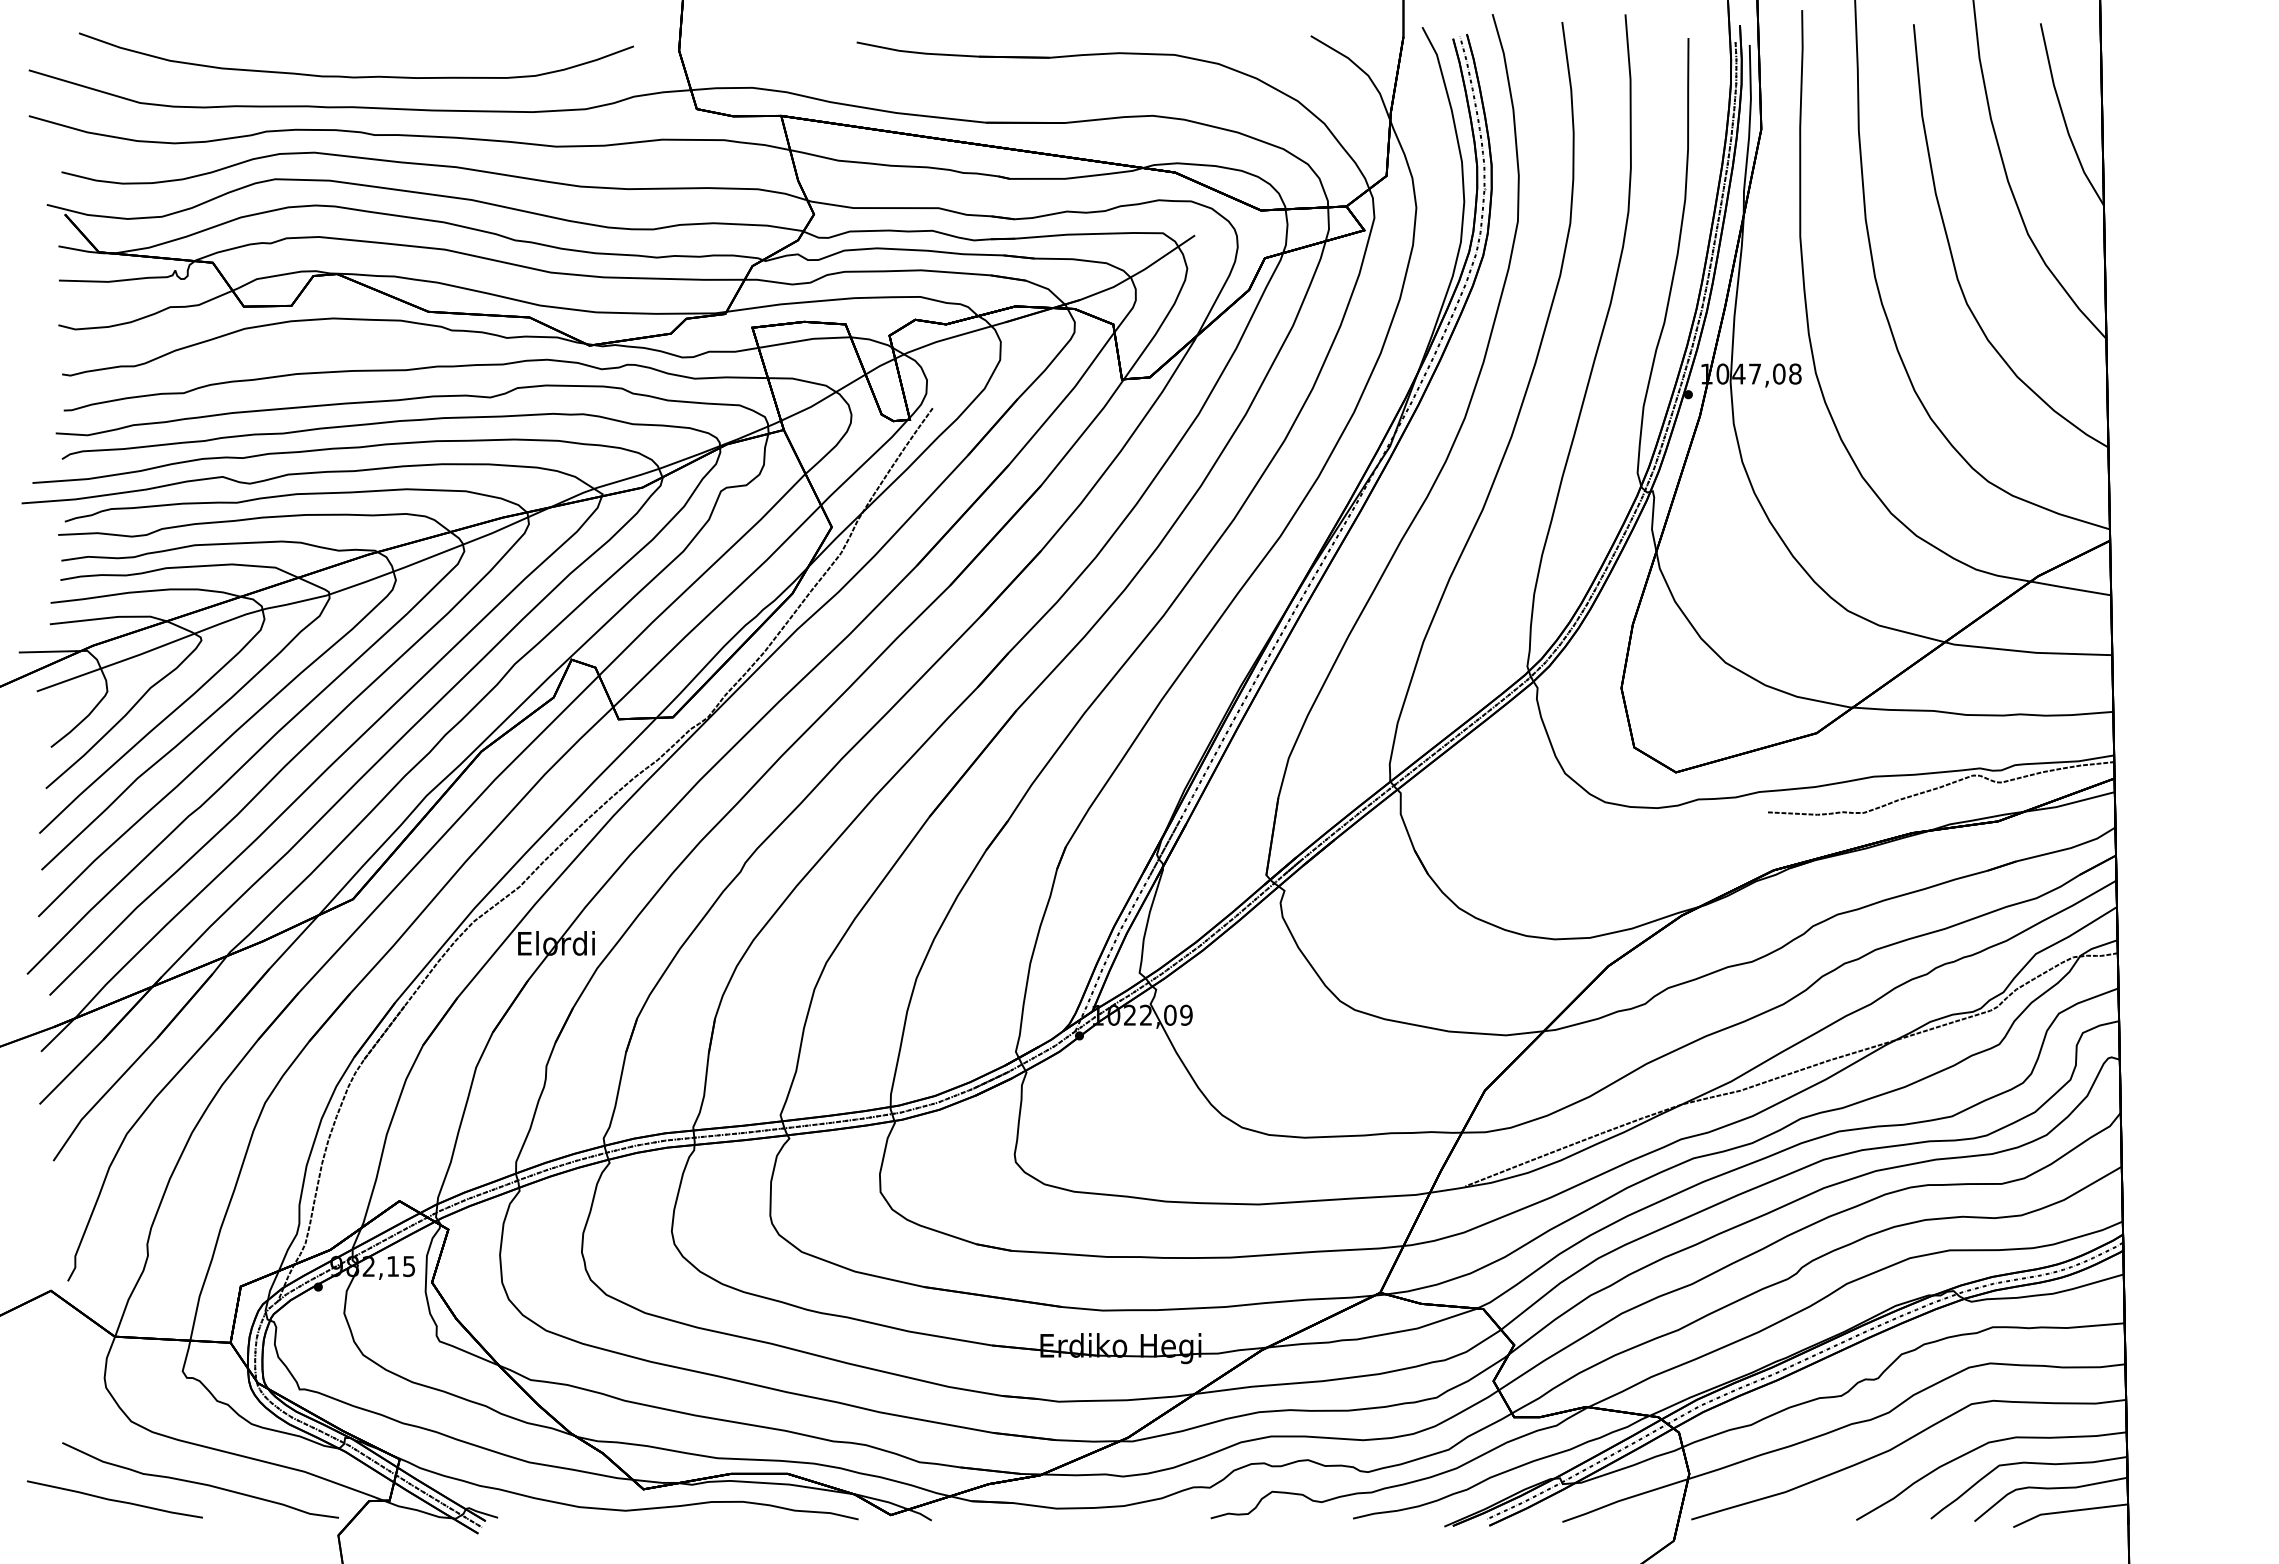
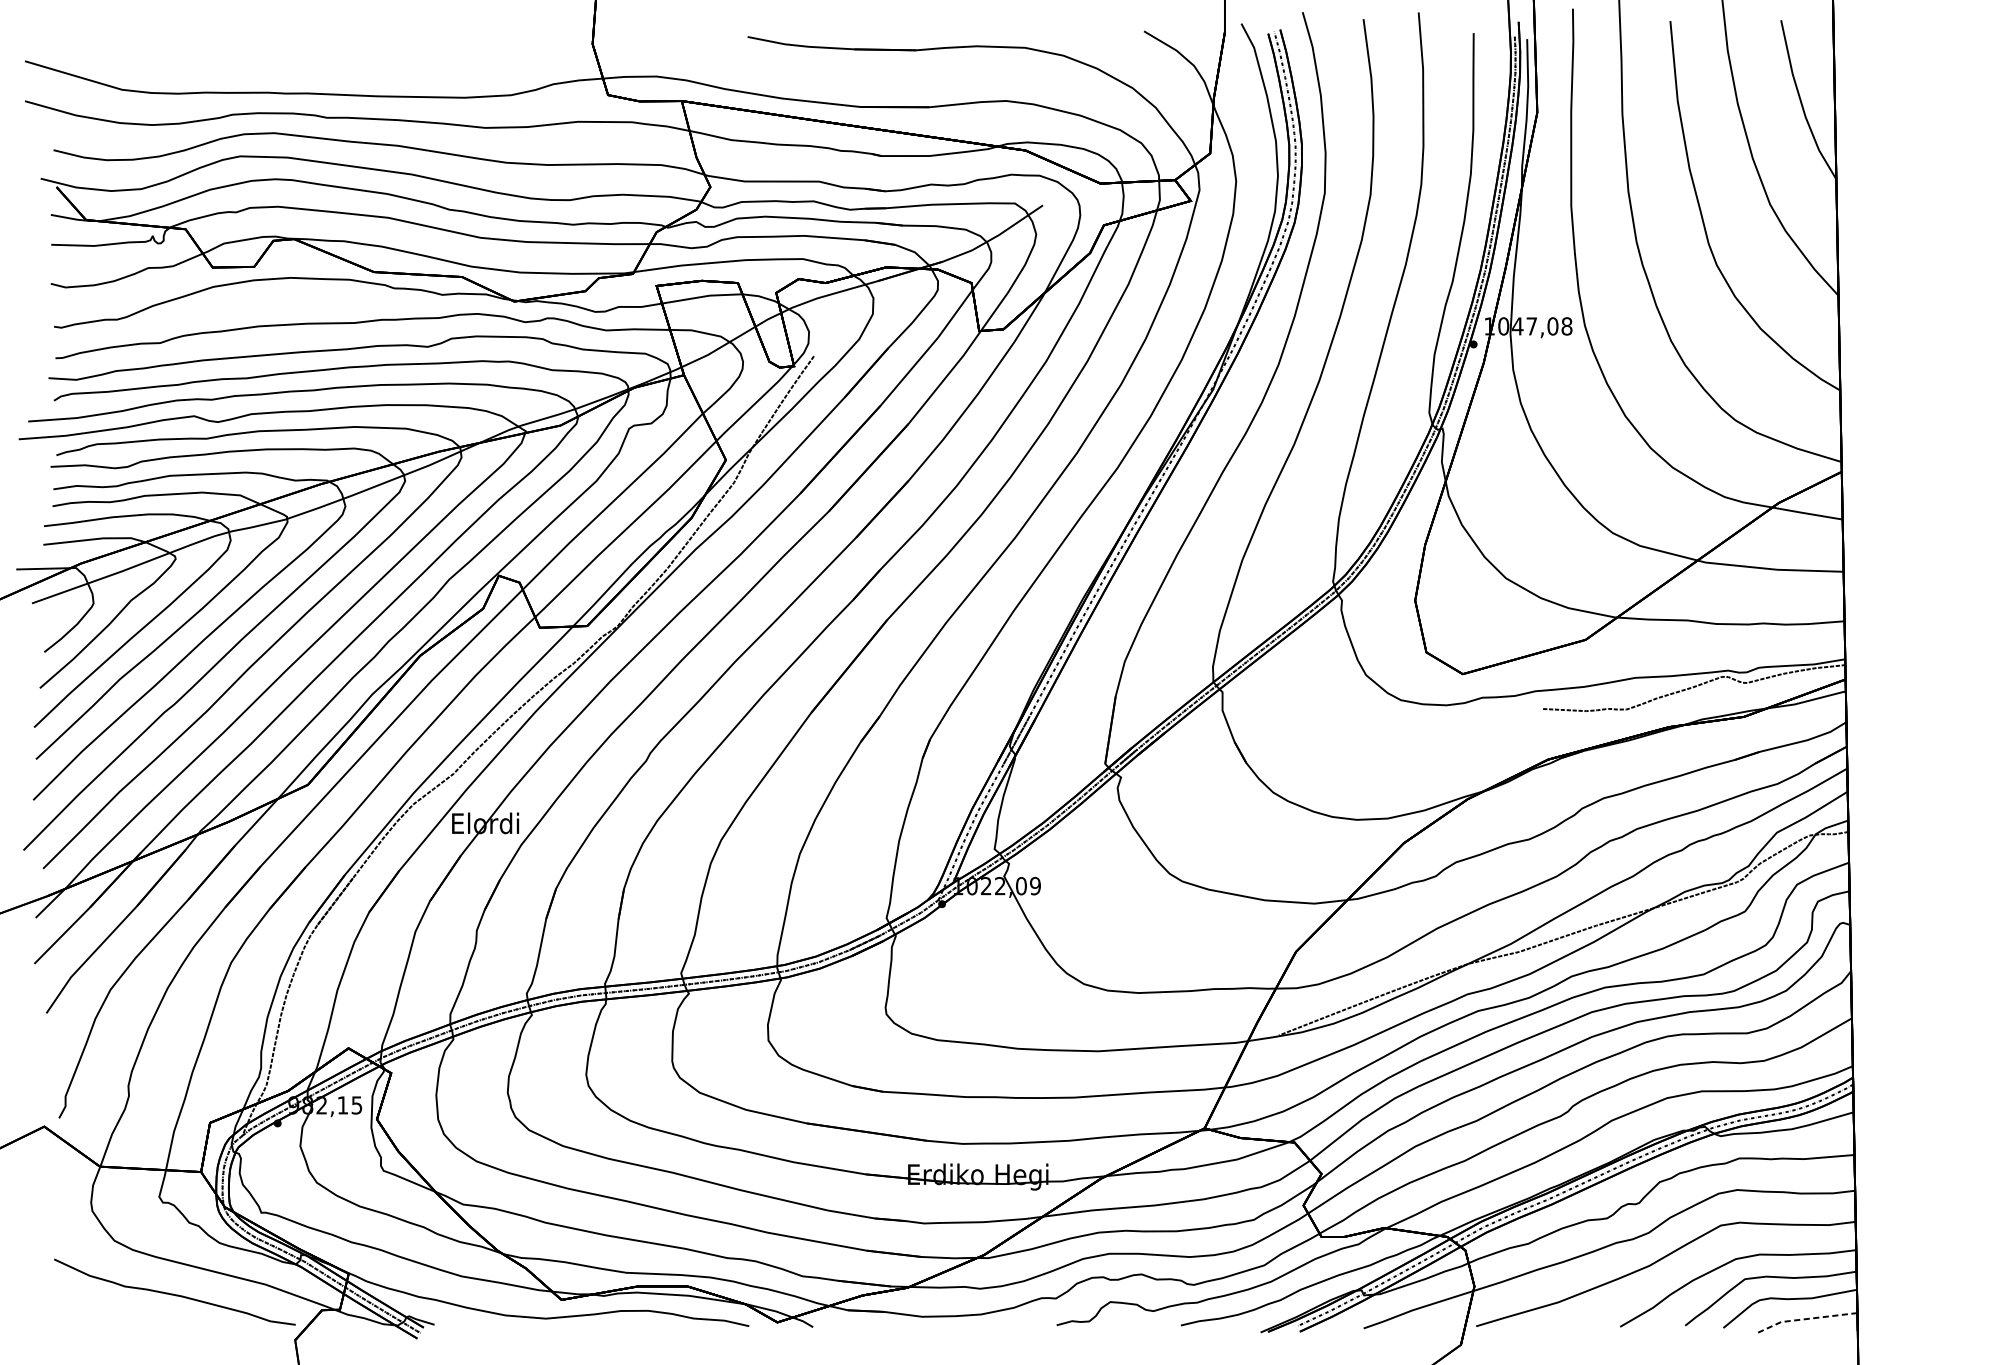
curve: (356, 76) -> (311, 66), removed
curve: (114, 1499) -> (99, 1308), removed
line: (2068, 1511) -> (1805, 1319), solid -> dashed

